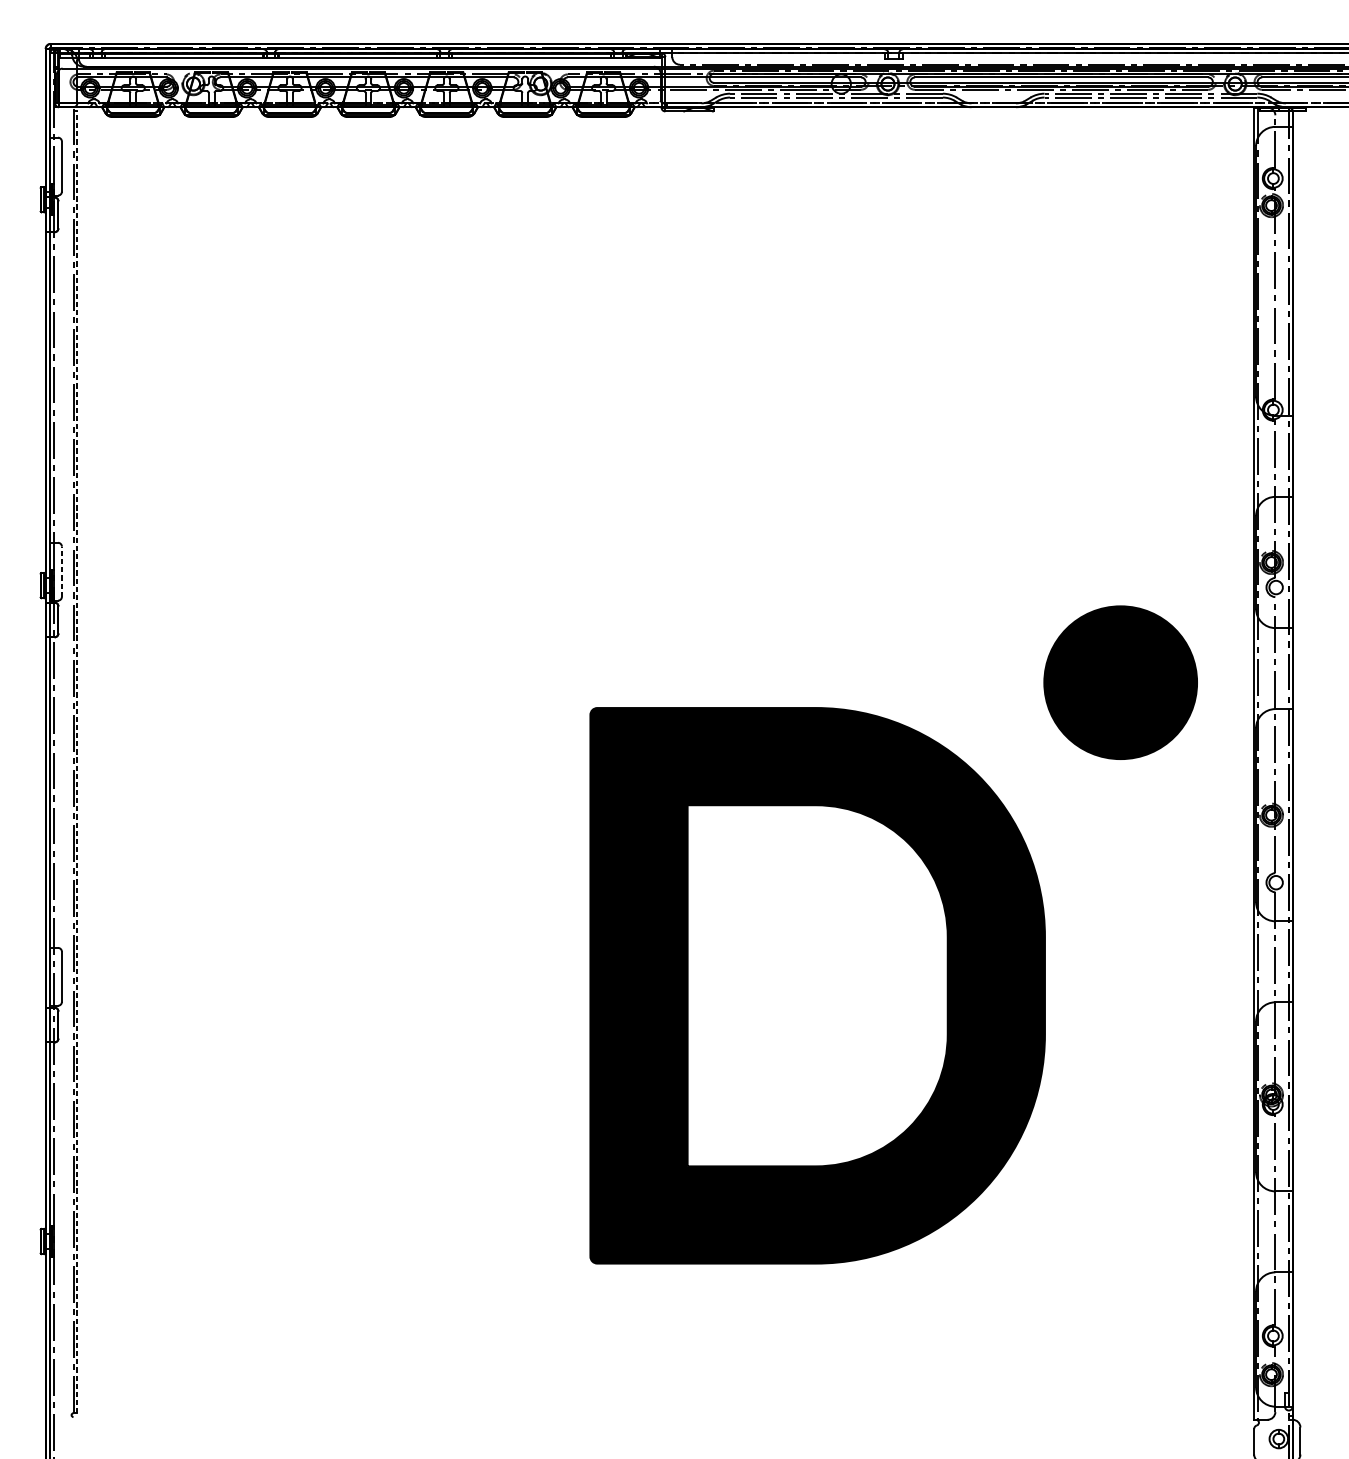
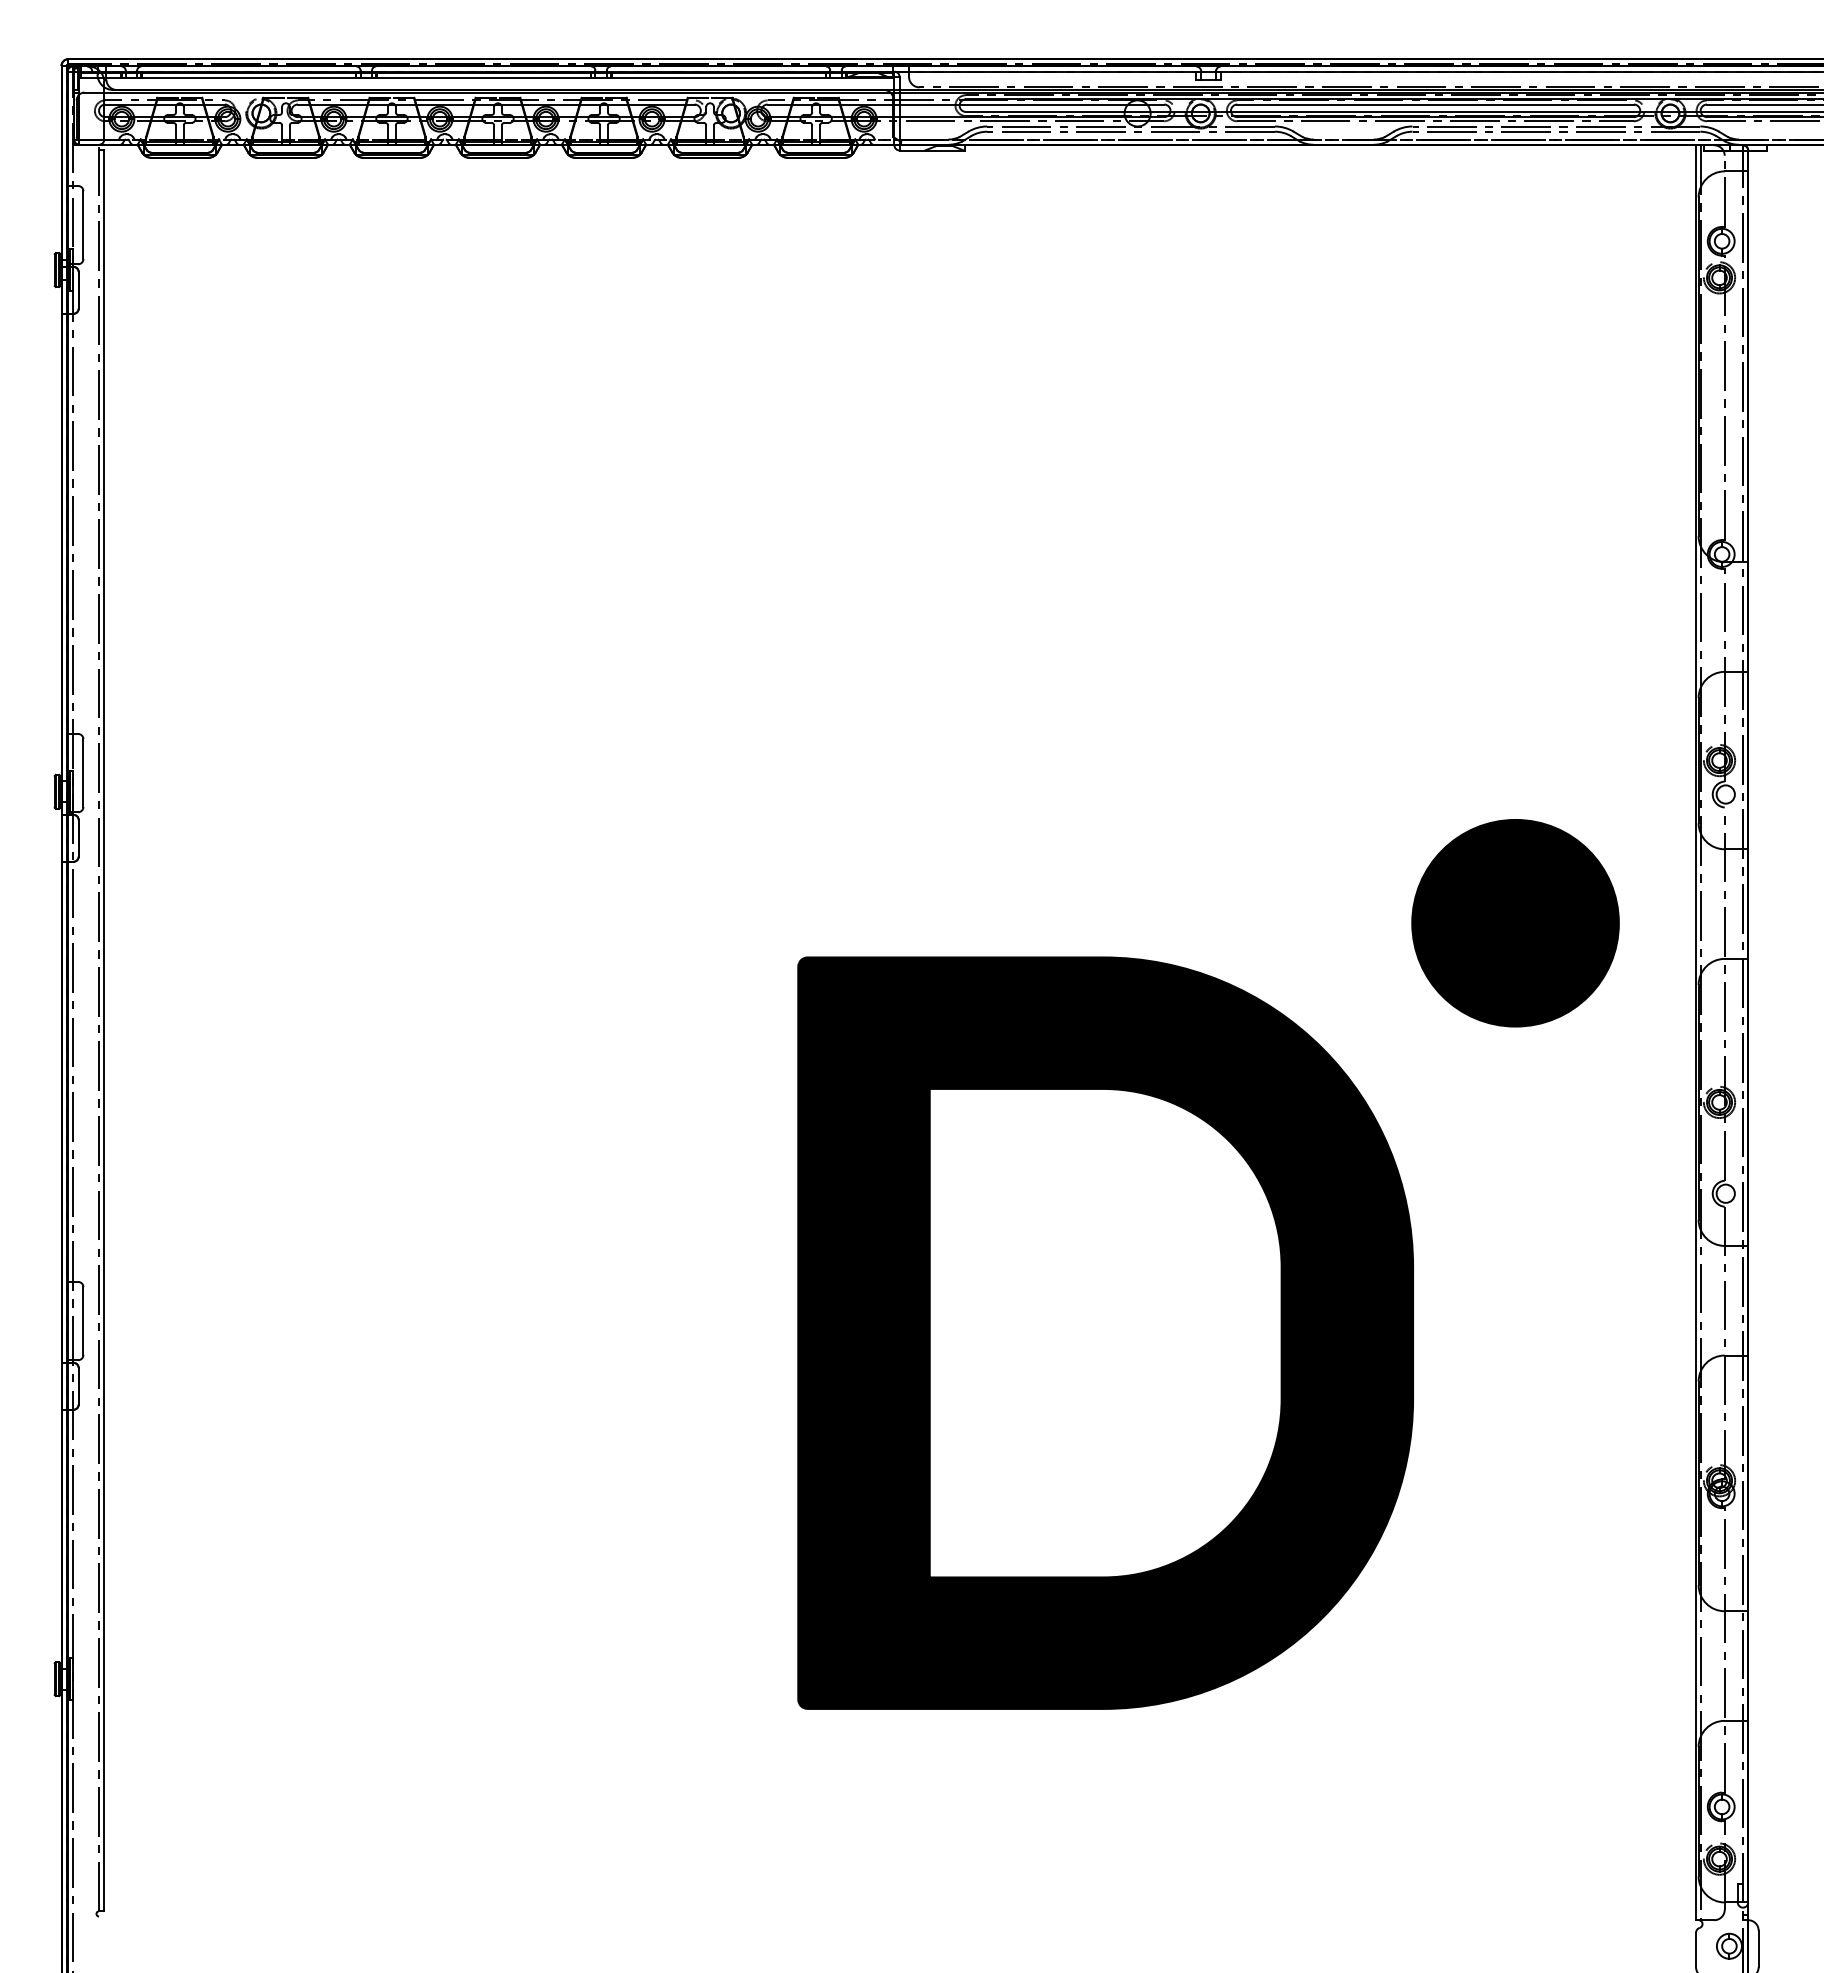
line: (61, 572) -> (83, 773), dashed -> solid
line: (77, 762) -> (104, 1030), dashed -> solid

